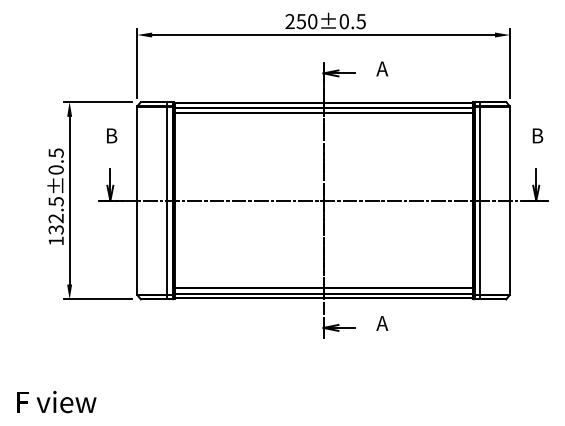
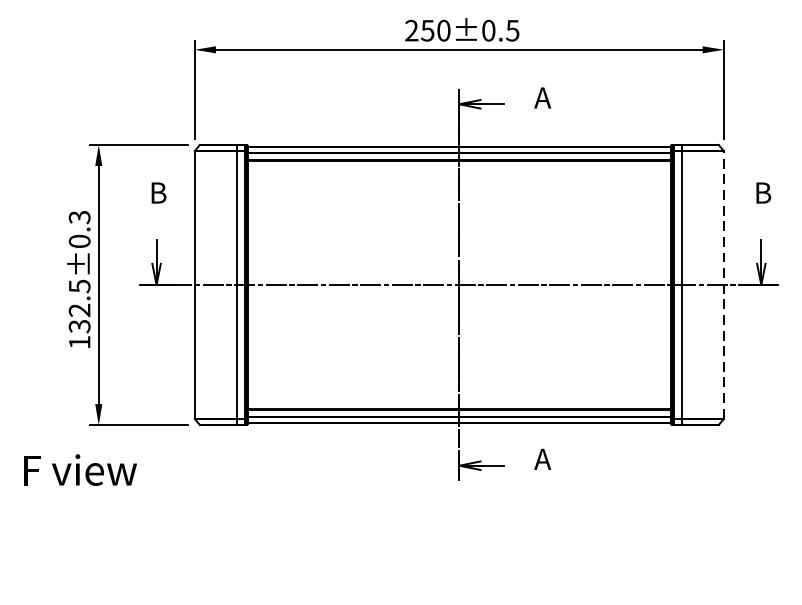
text: (55, 152) -> (78, 216), 132.5±0.5 -> 132.5±0.3
line: (509, 200) -> (723, 284), solid -> dashed
text: (56, 402) -> (80, 470), moved

